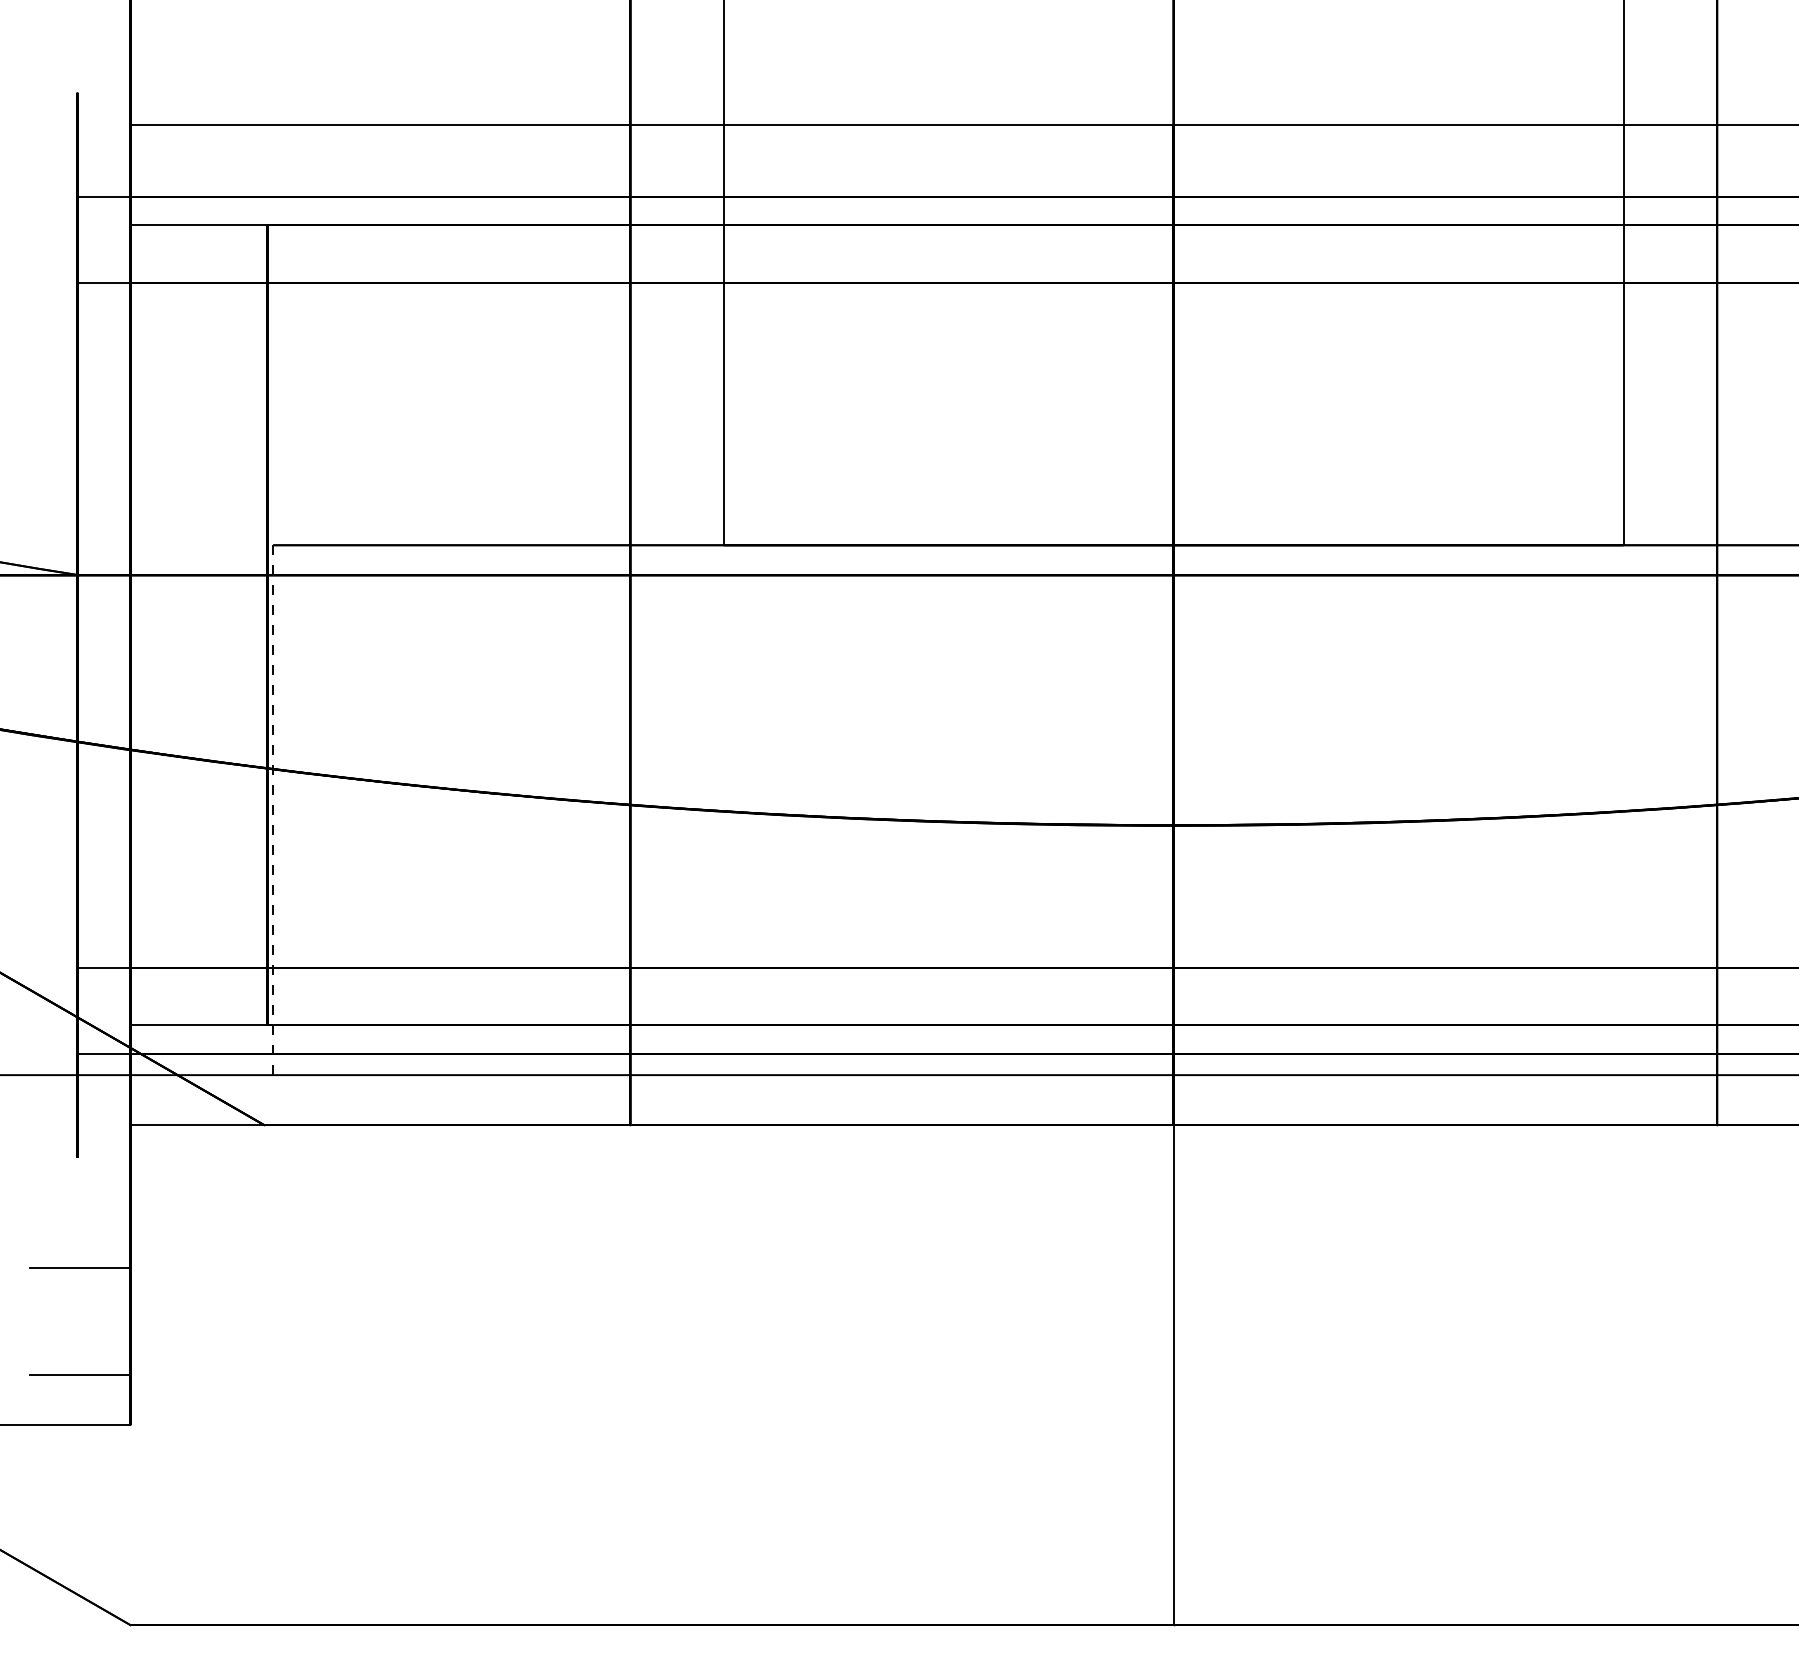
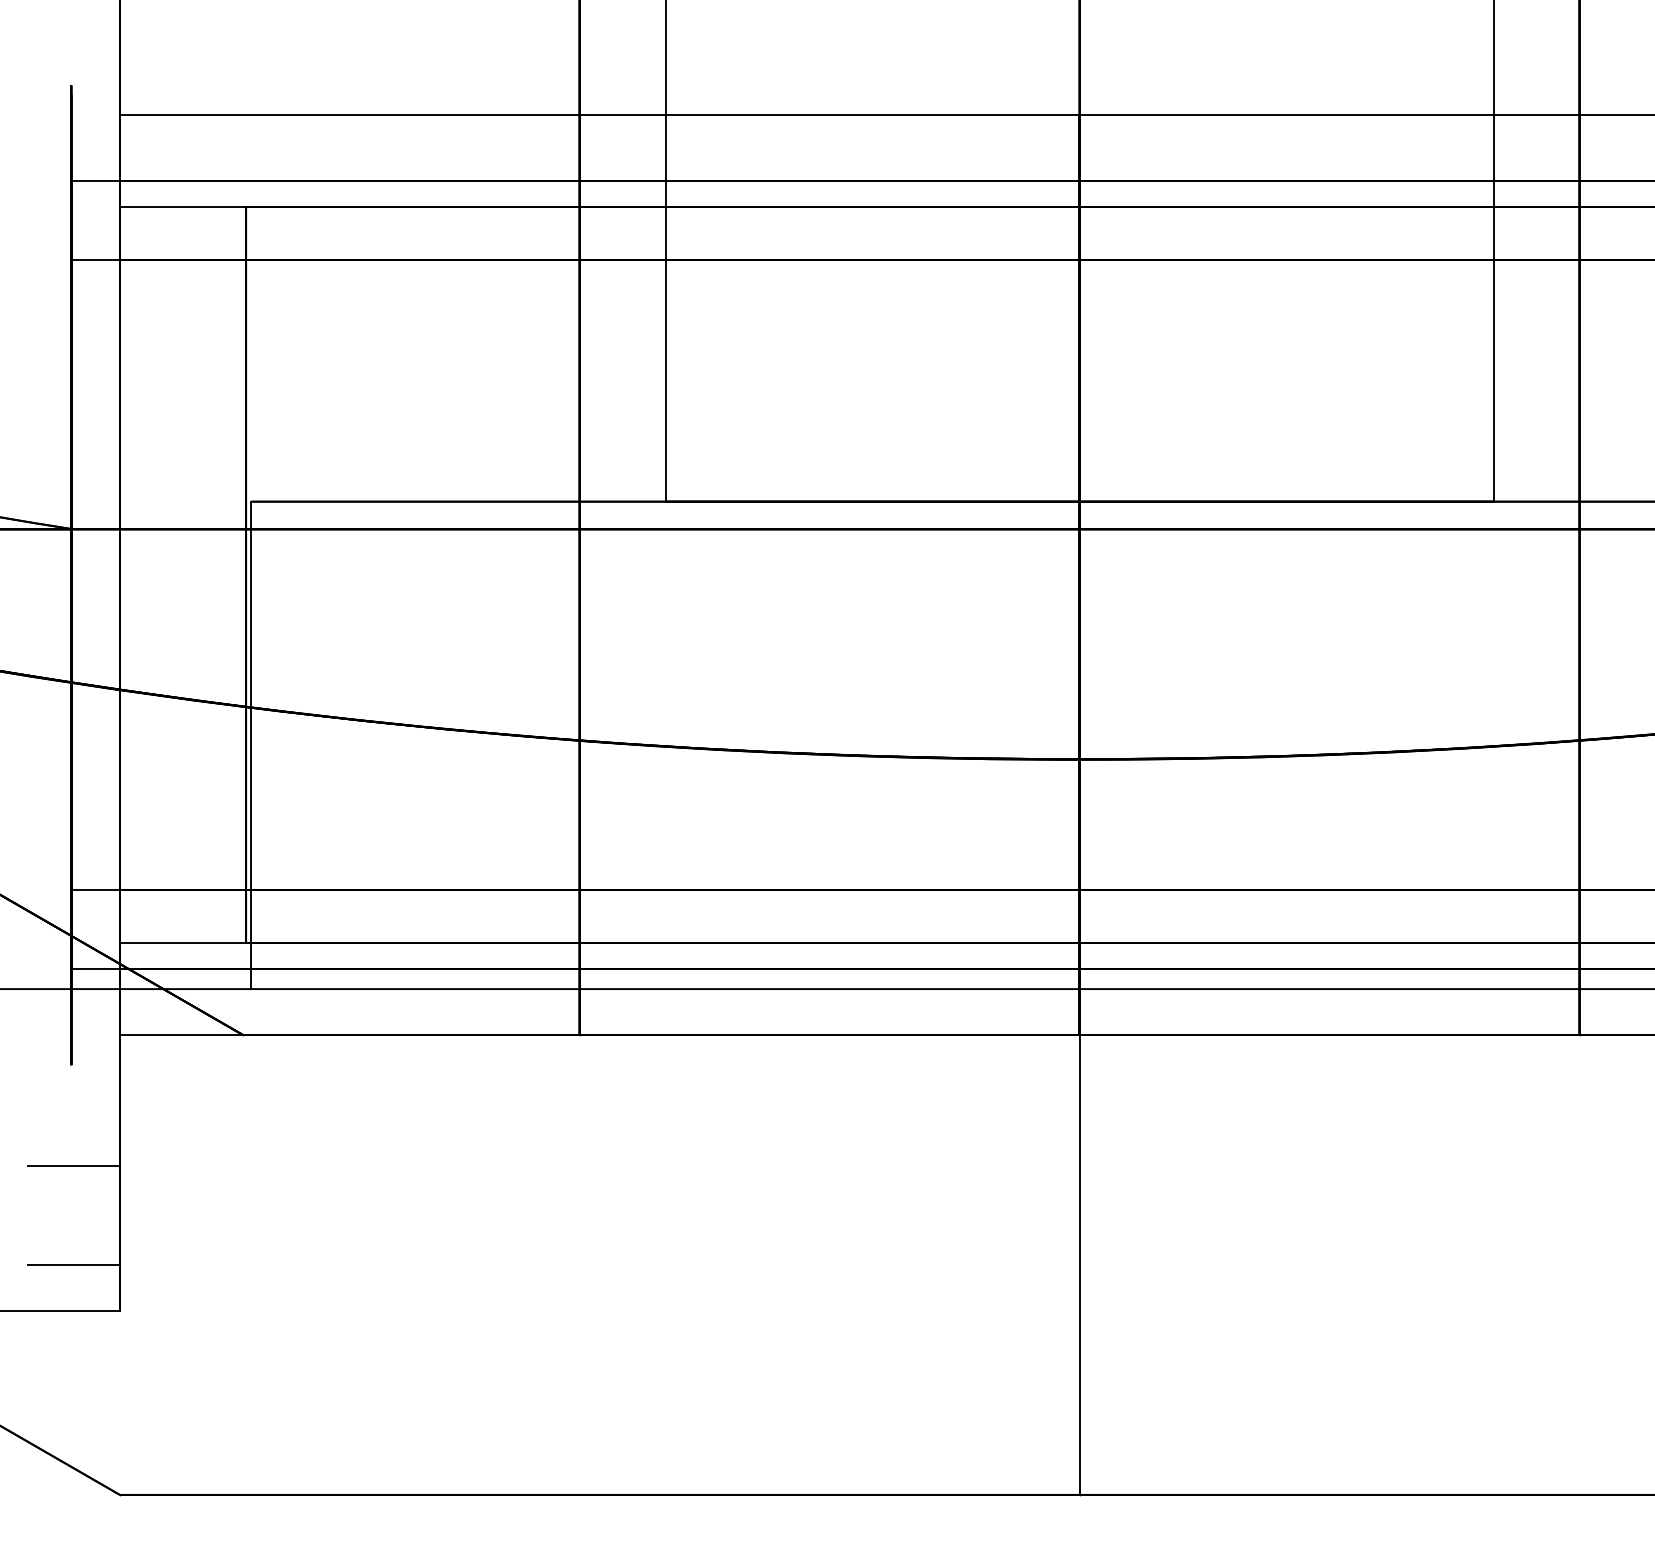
line: (273, 810) -> (251, 745), dashed -> solid

